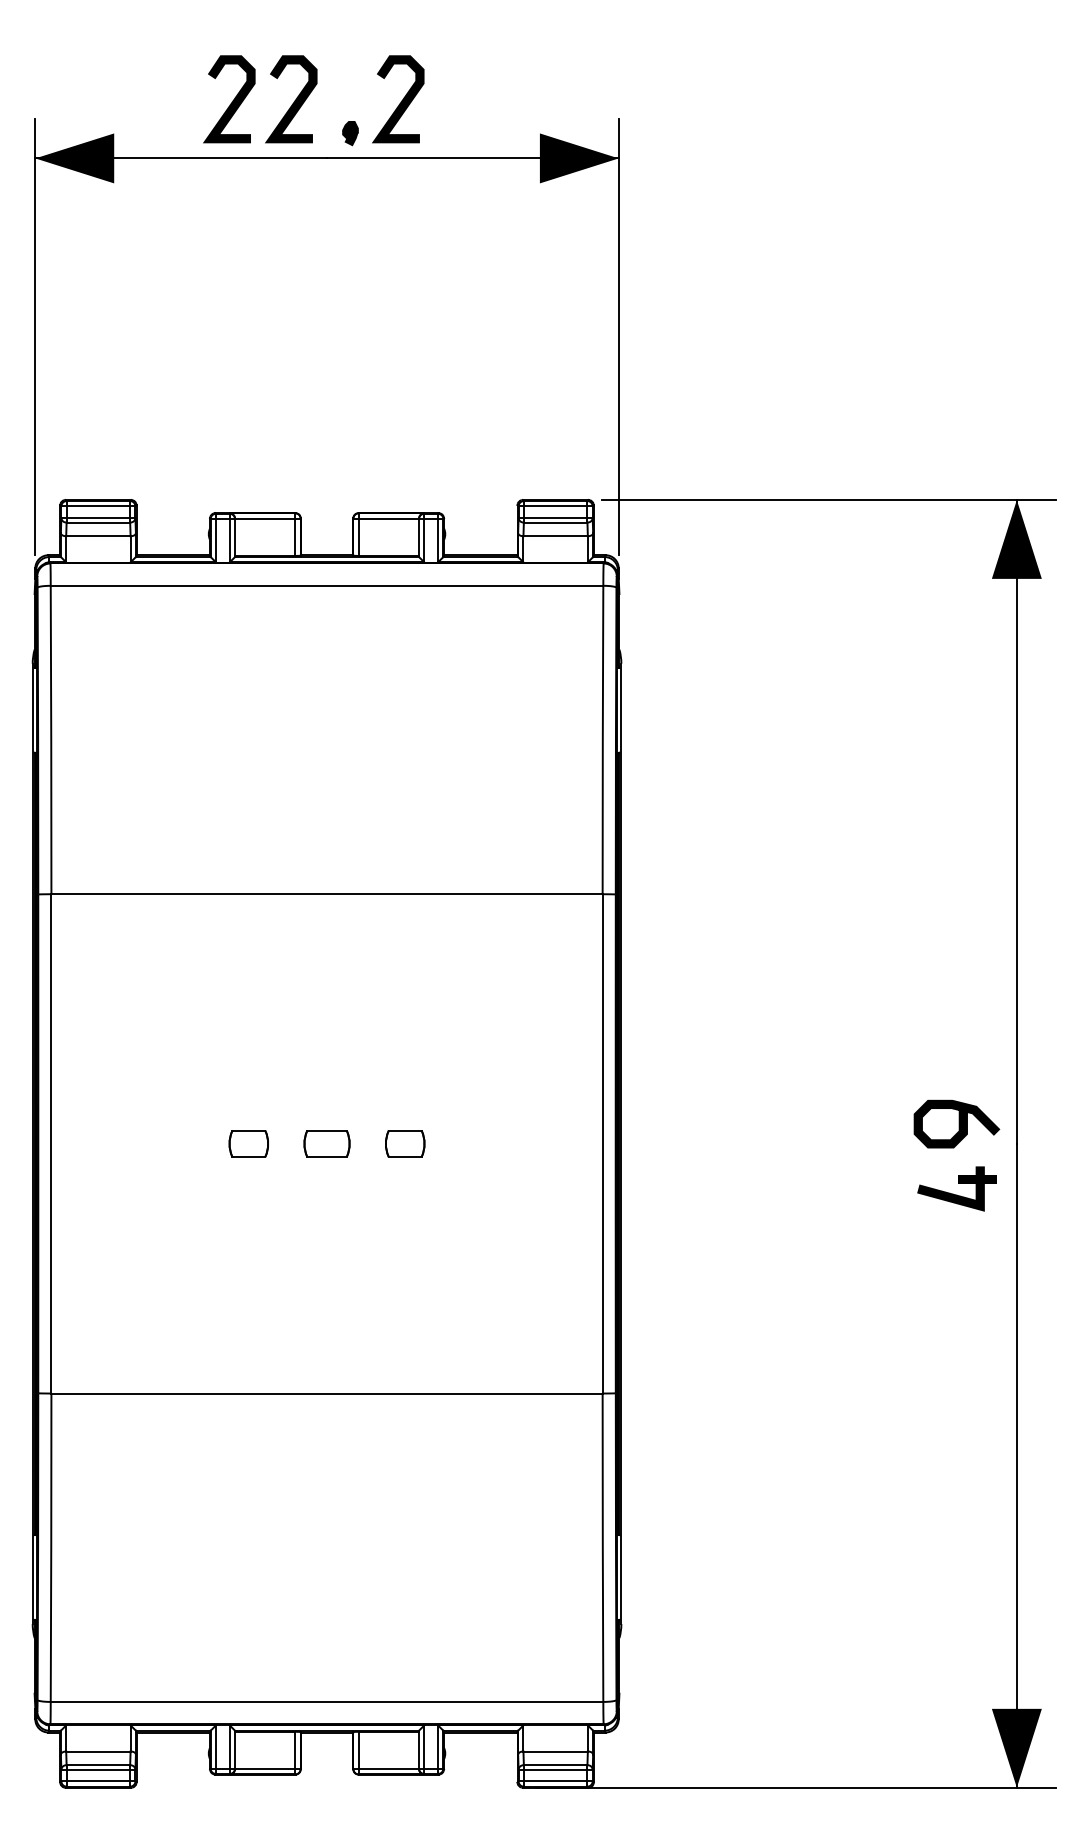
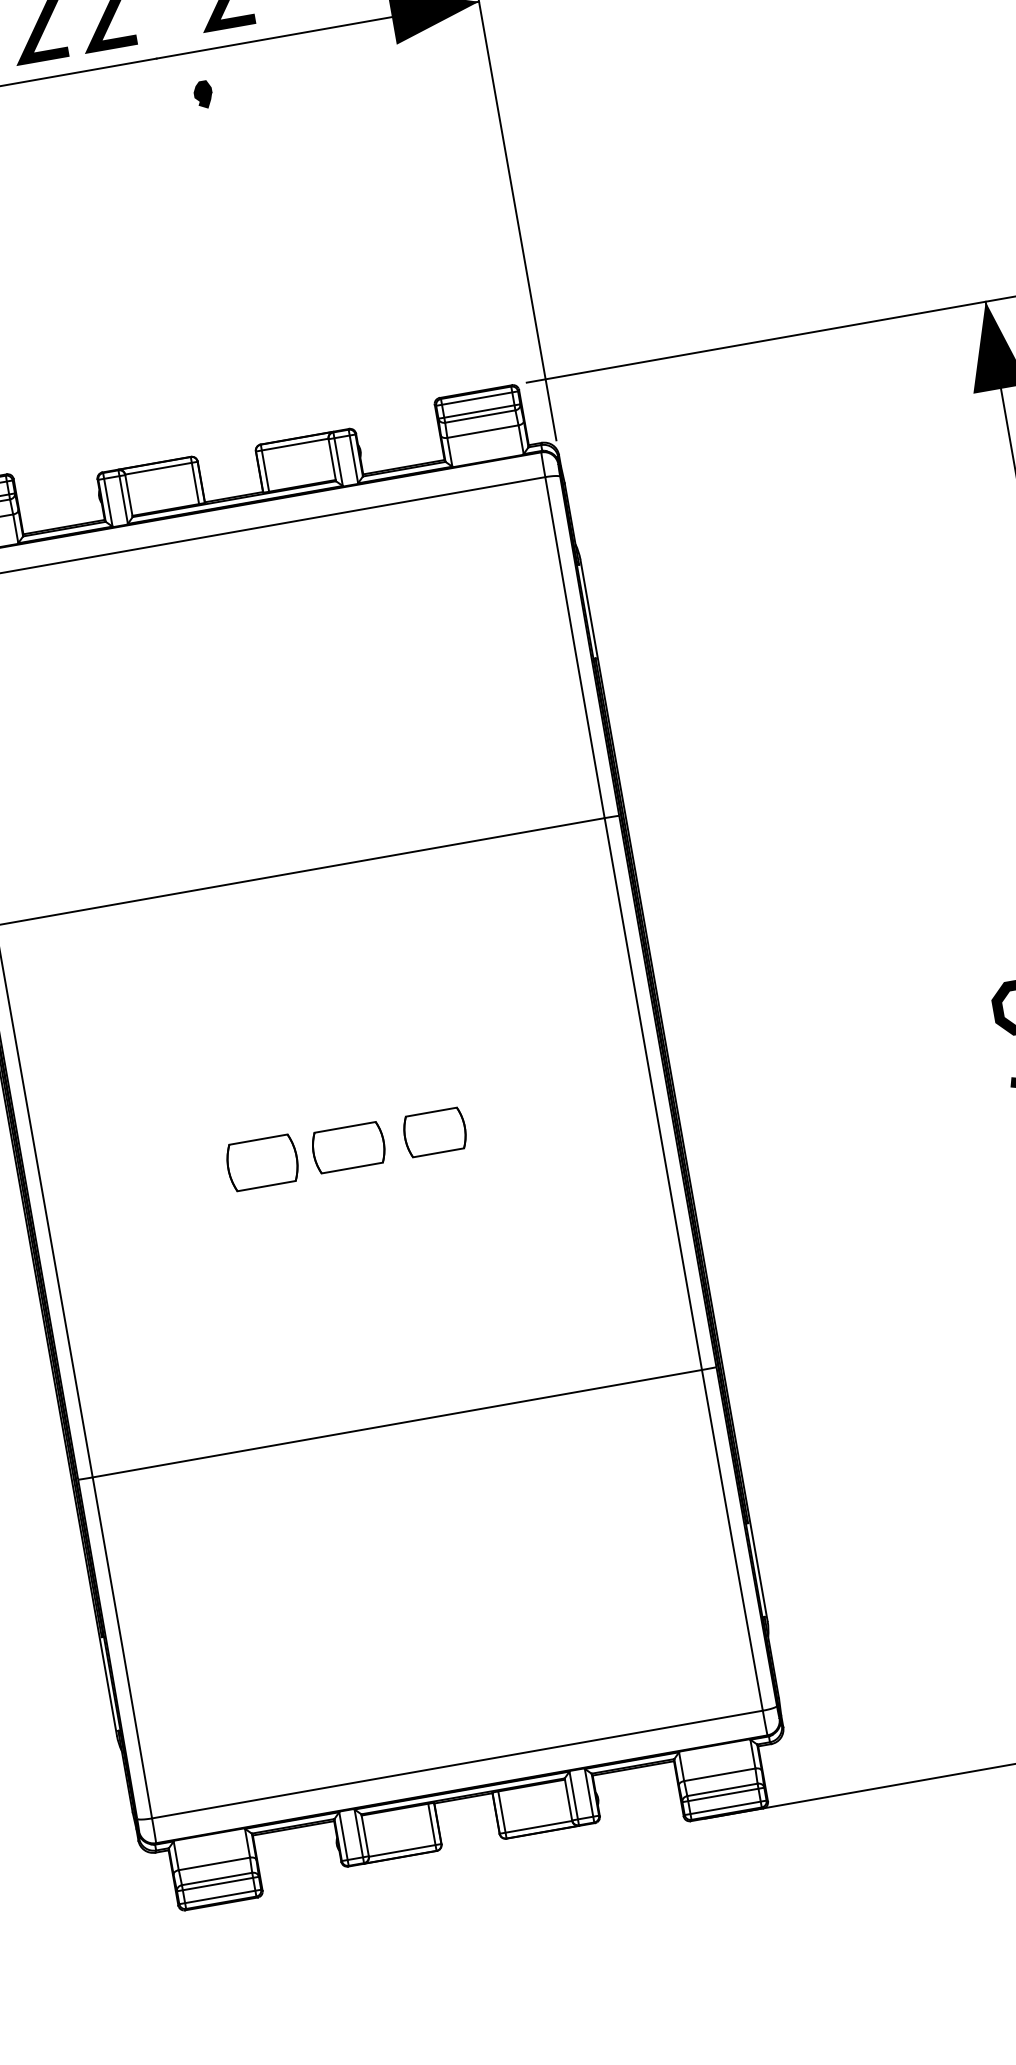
part: (350, 133) -> (203, 94), moved
part: (248, 1143) -> (261, 1162), size x1.6
part: (326, 1143) -> (348, 1147), size x1.4
part: (405, 1143) -> (435, 1132), size x1.4

